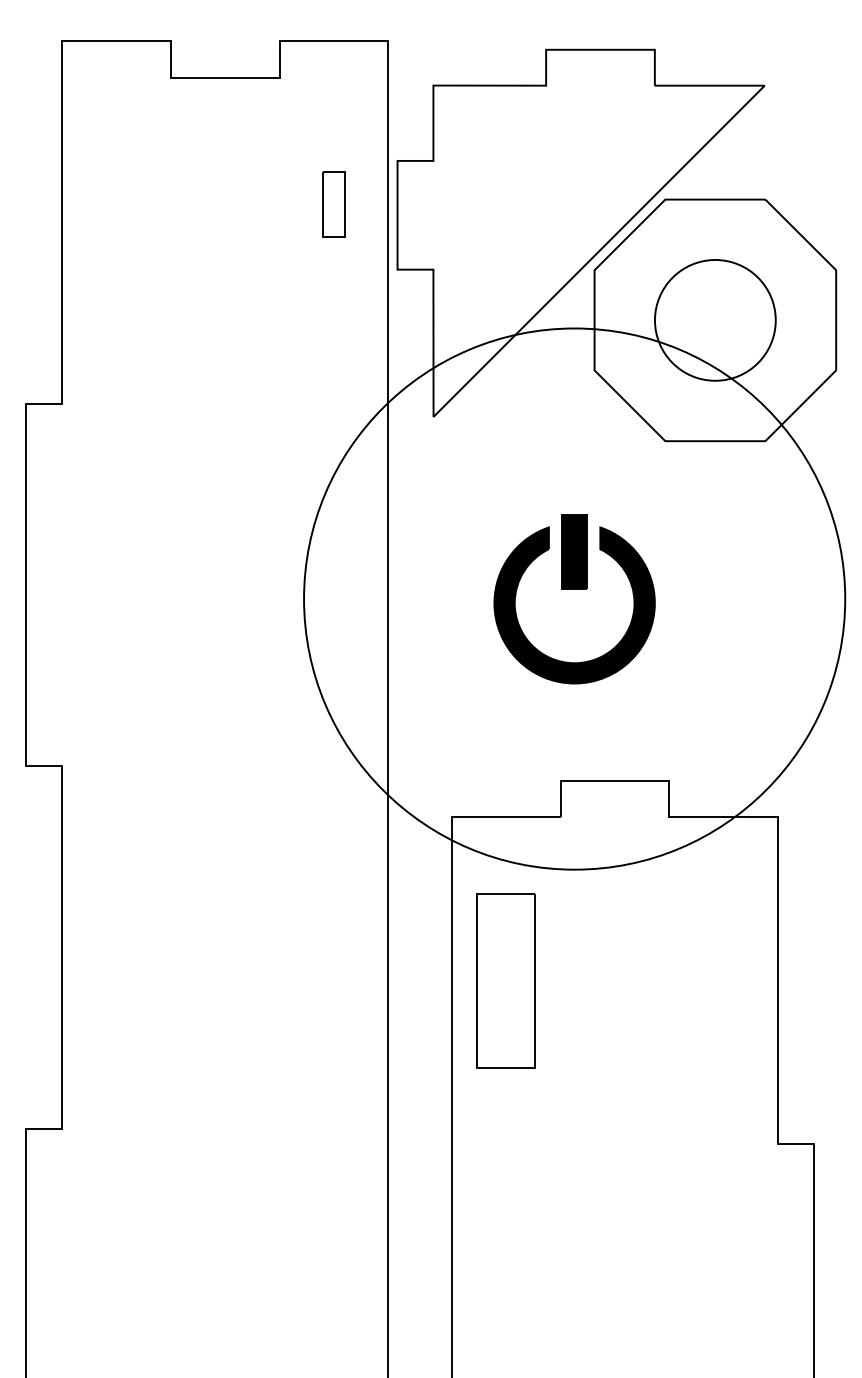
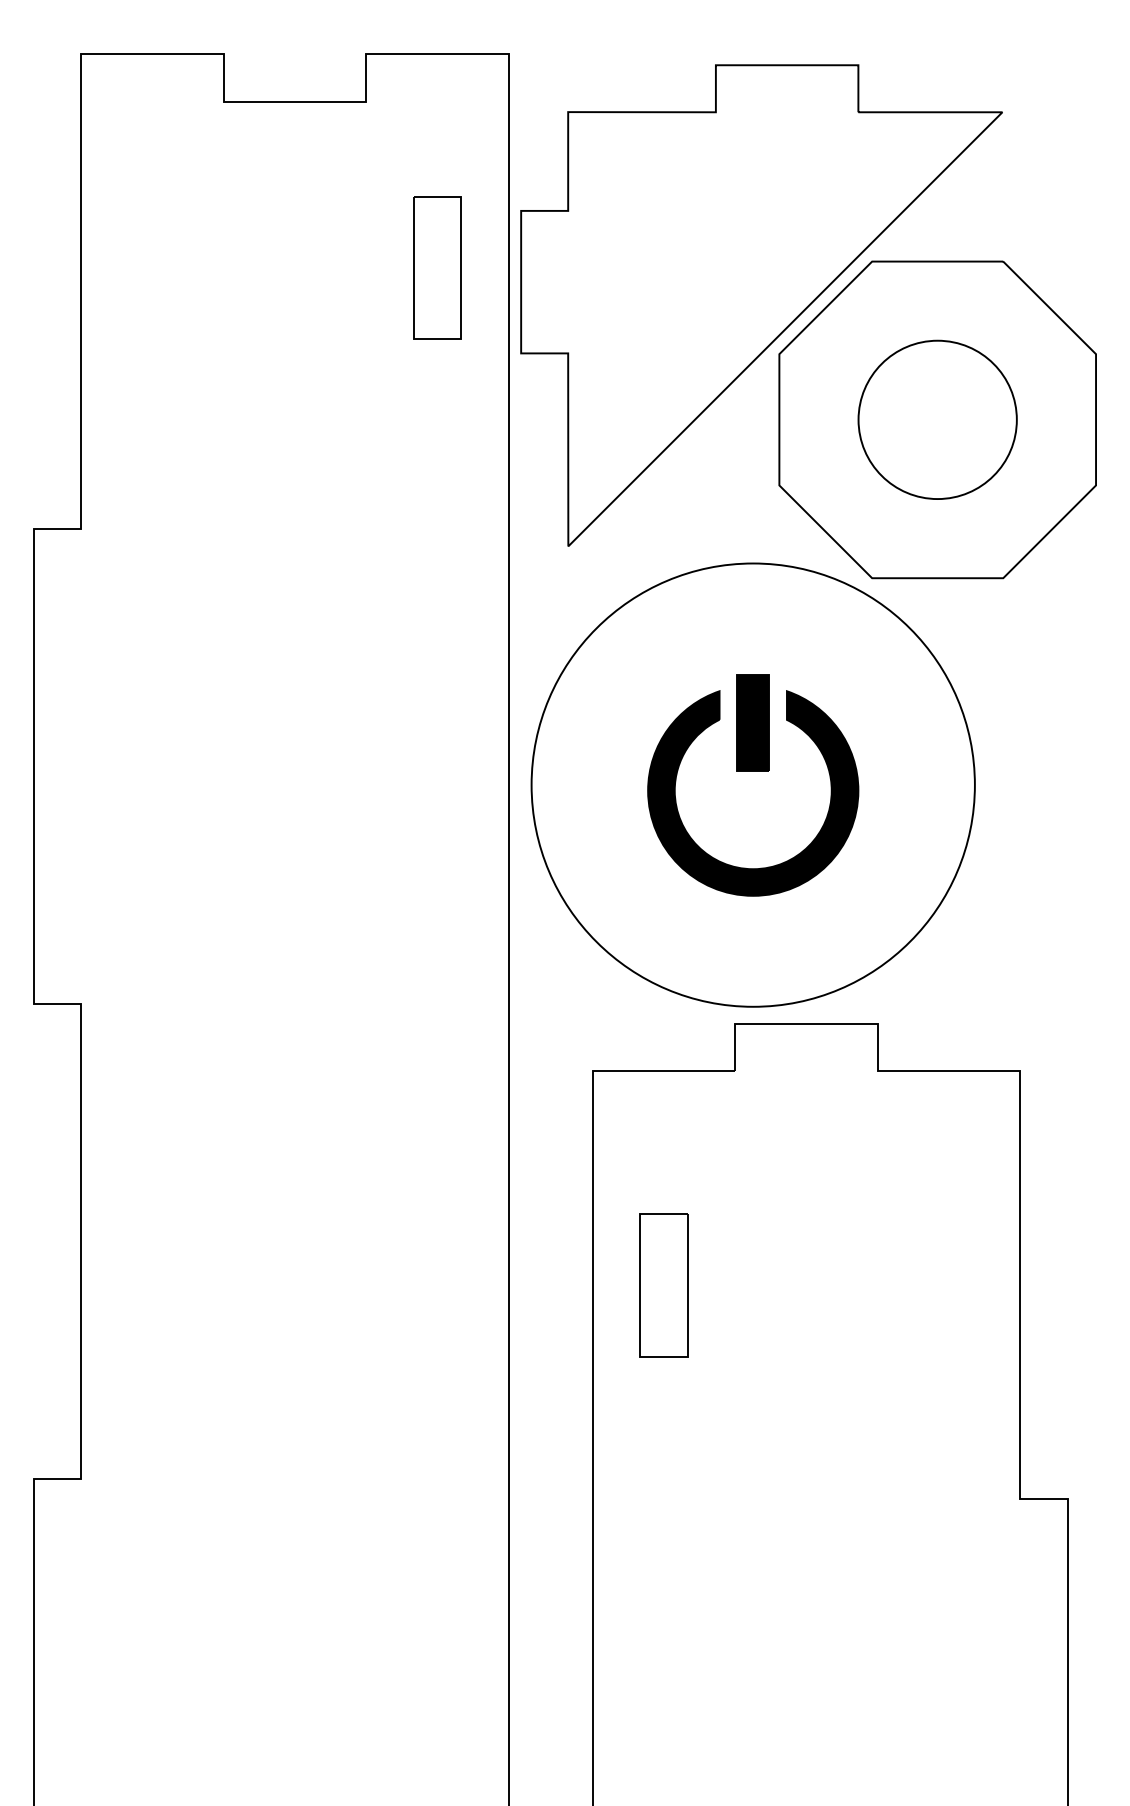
part: (333, 204) -> (437, 267), size x1.67
circle: (574, 598) -> (752, 784), size x0.62
part: (506, 980) -> (663, 1285), size x0.62

